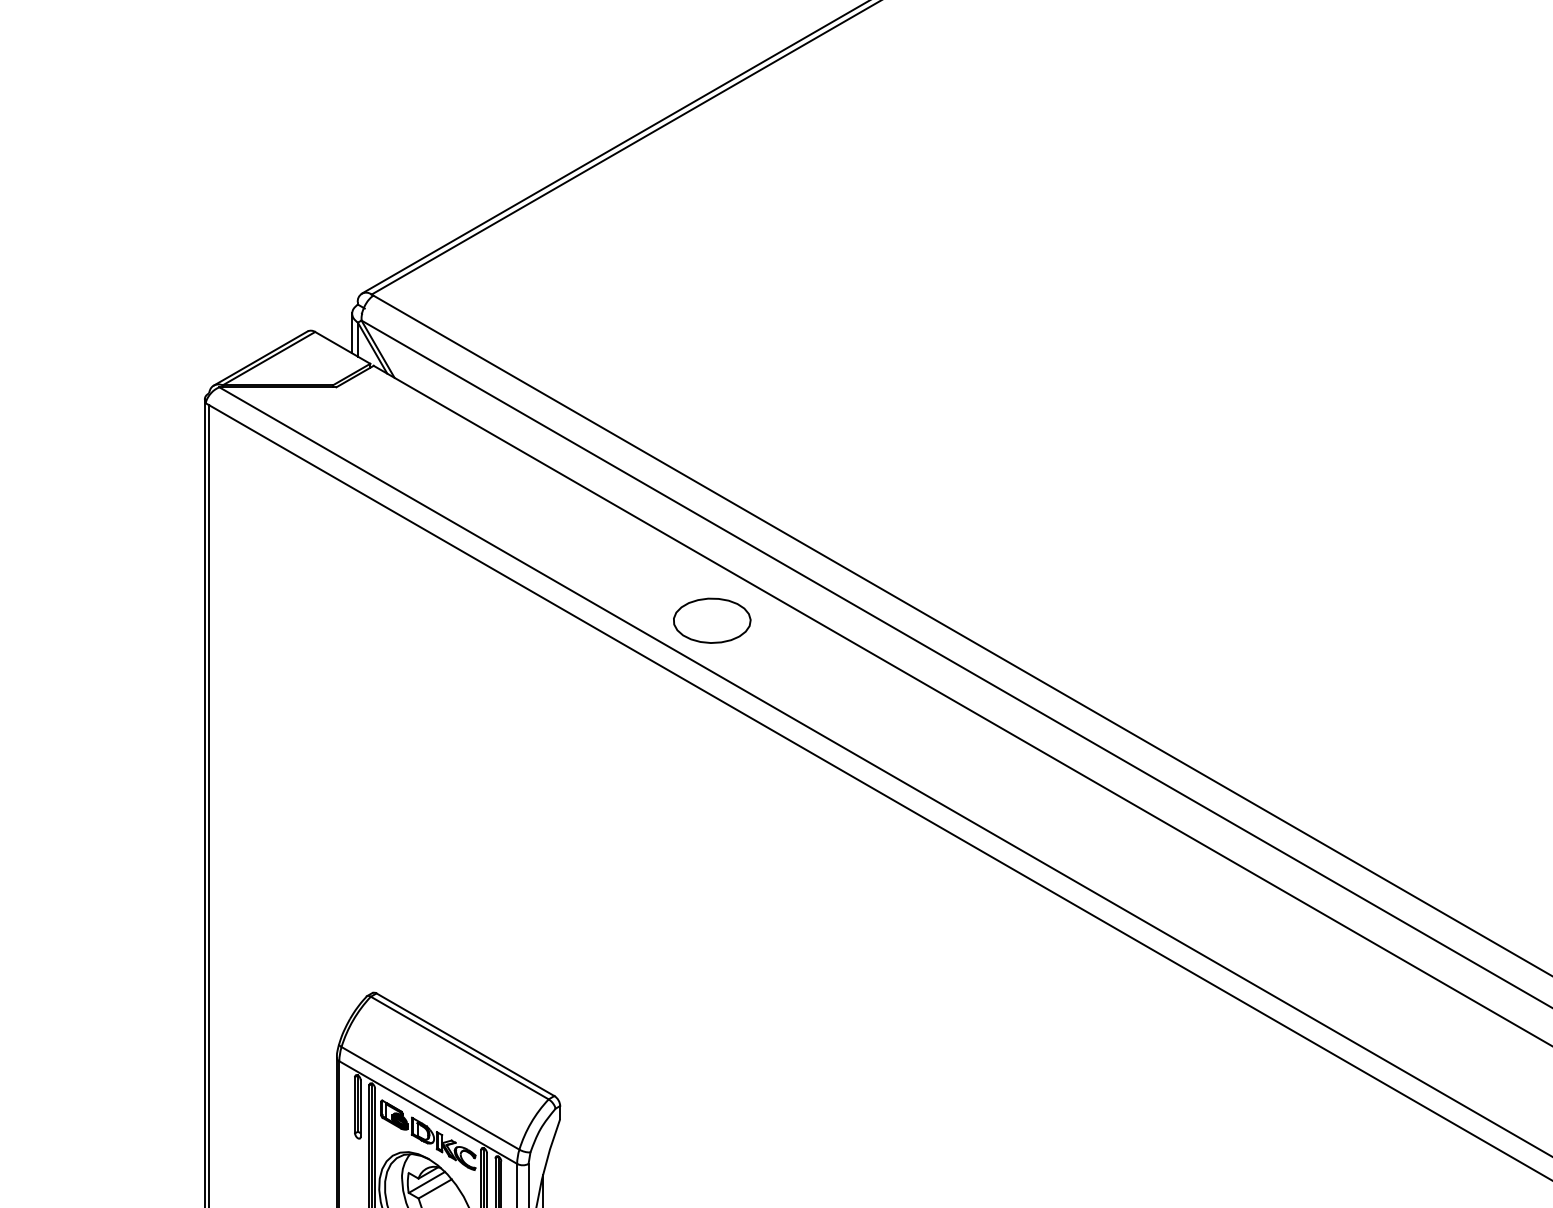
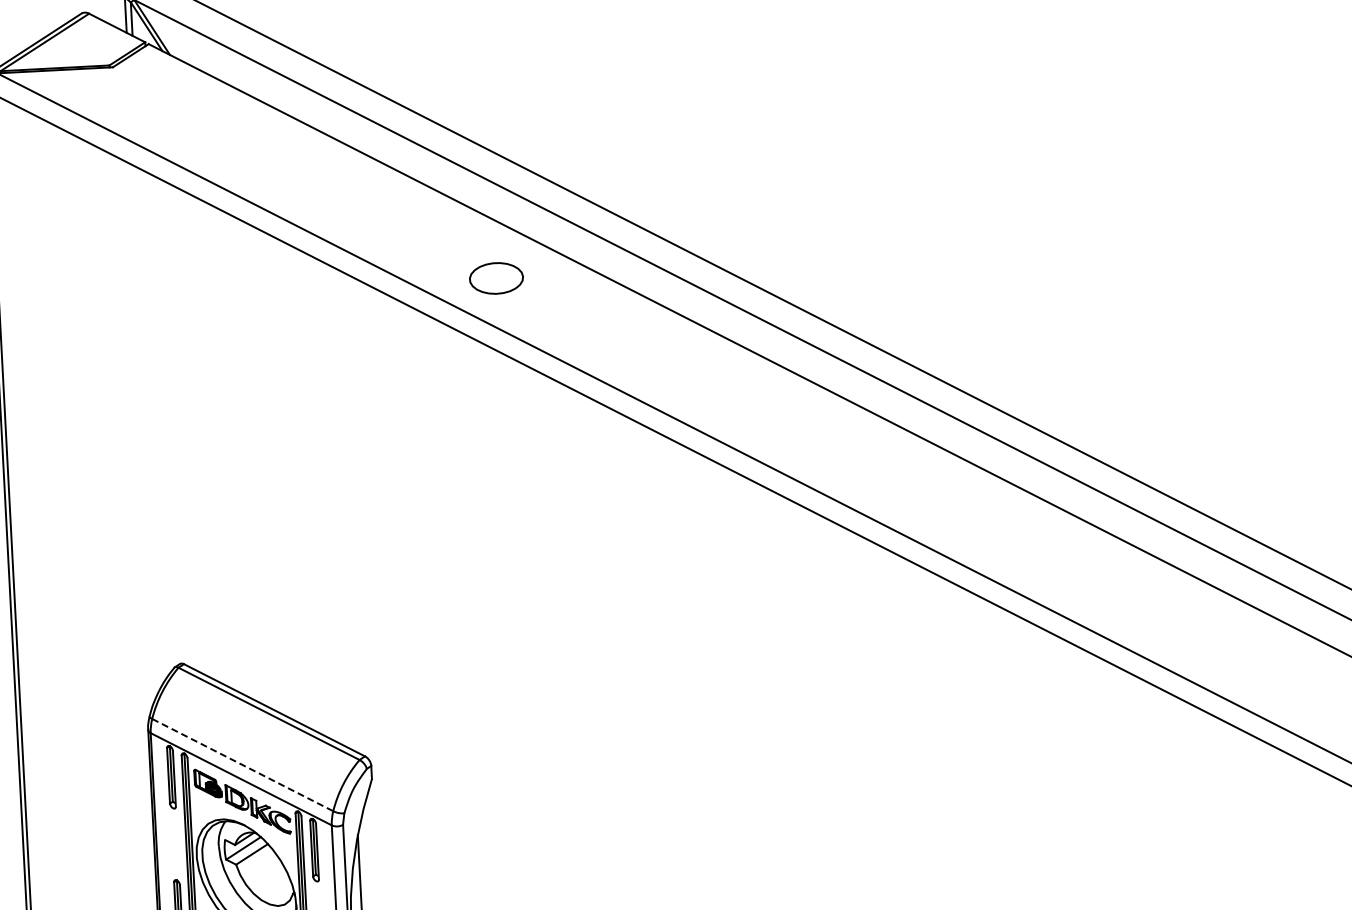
part: (712, 620) -> (496, 278), size x0.7
line: (430, 1098) -> (242, 765), solid -> dashed

